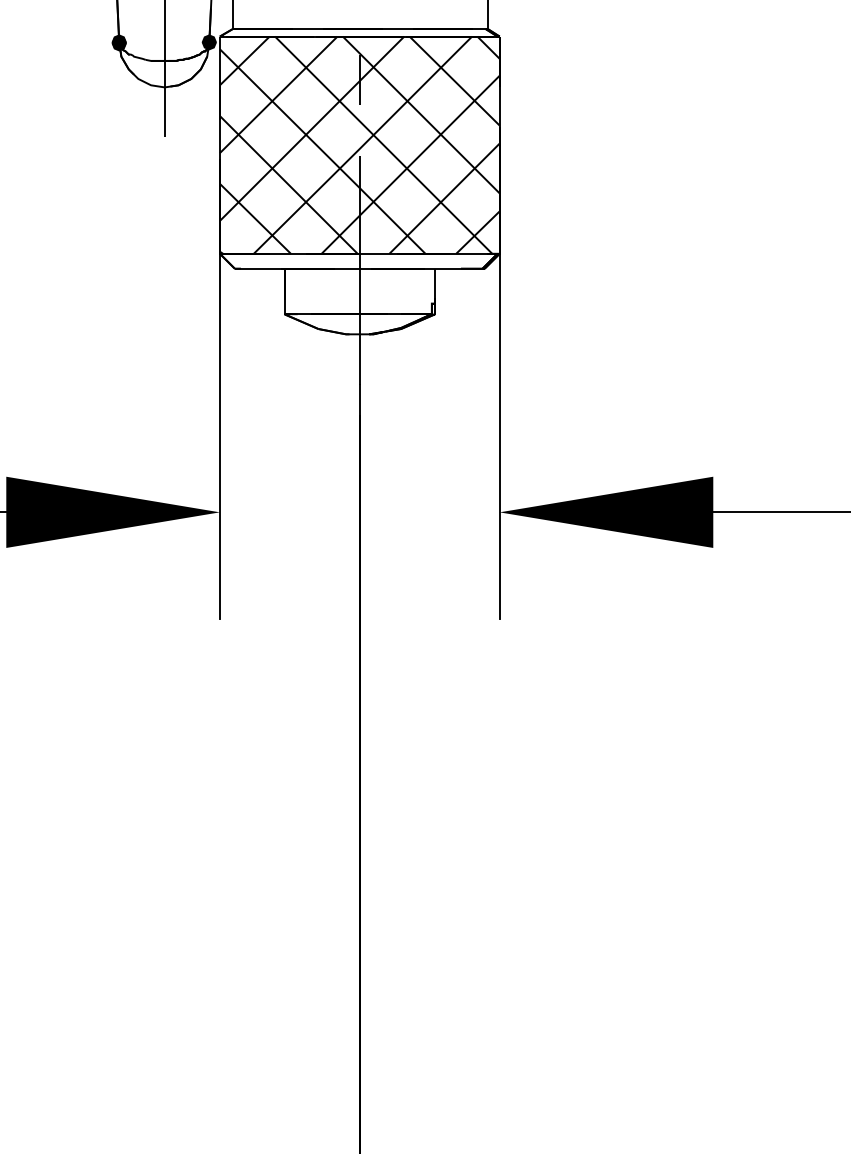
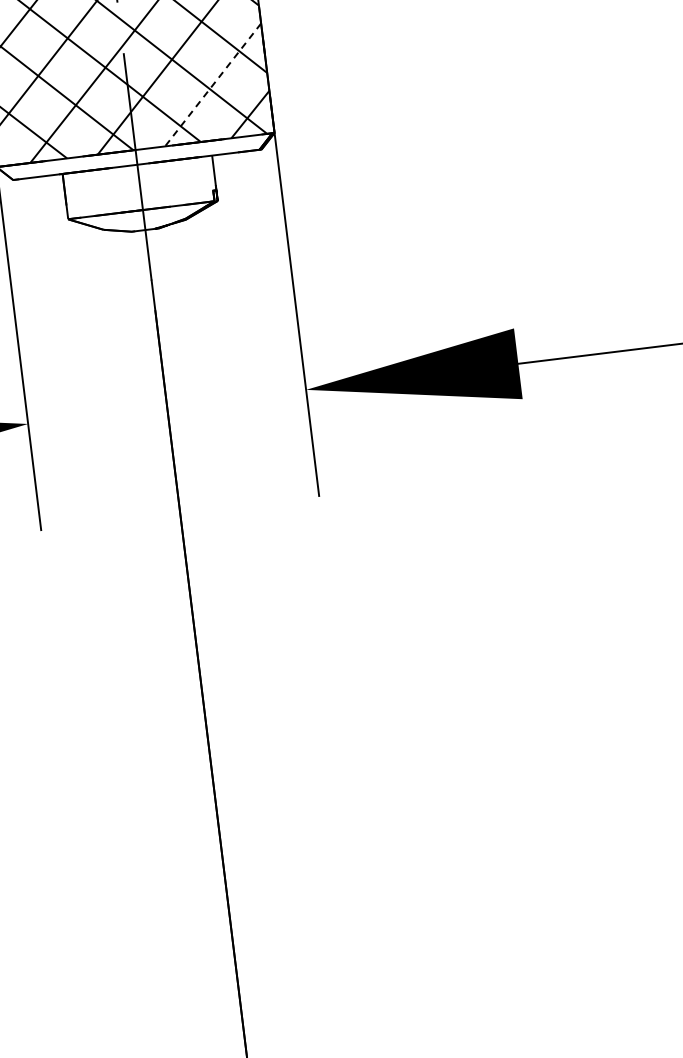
line: (444, 198) -> (213, 84), solid -> dashed

